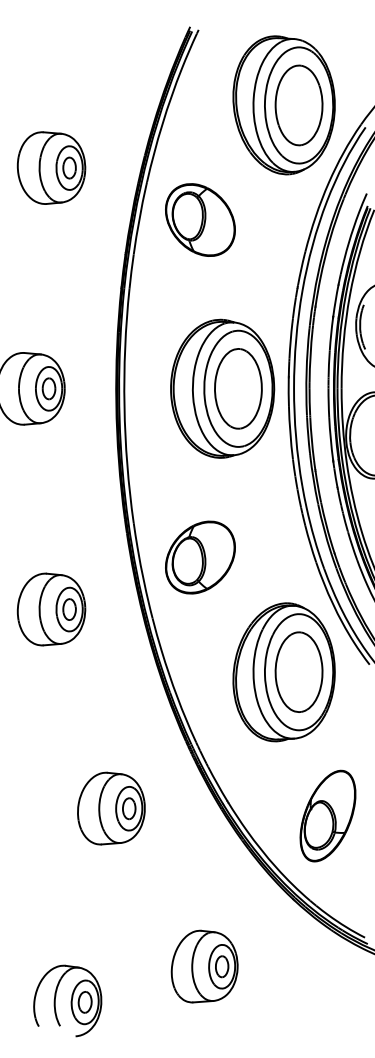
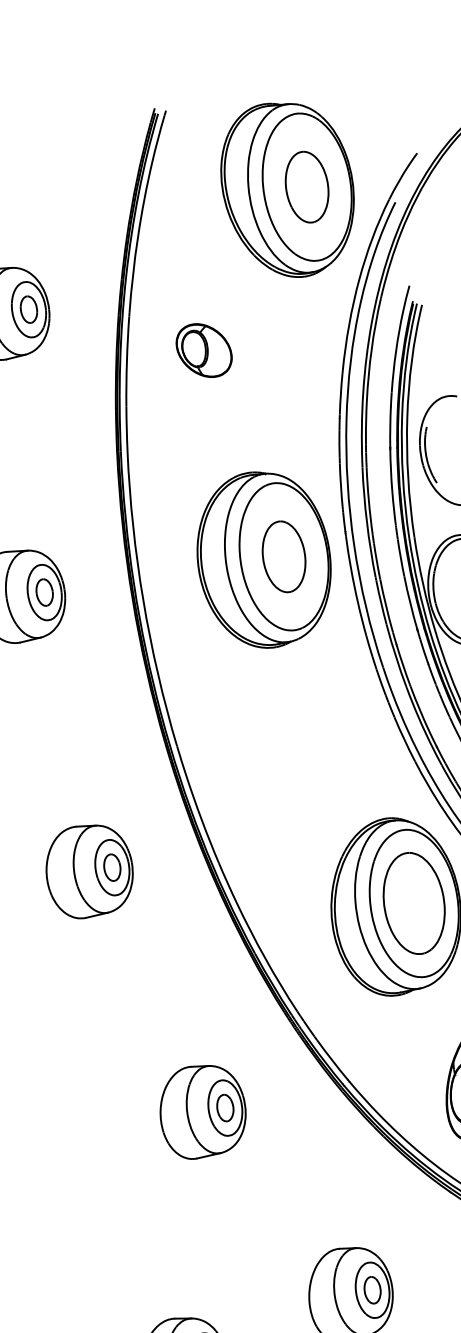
part: (298, 105) -> (306, 187), size x0.7
part: (200, 219) -> (204, 349), size x0.6
part: (238, 388) -> (284, 556), size x0.7
part: (200, 557) -> (267, 777), removed

